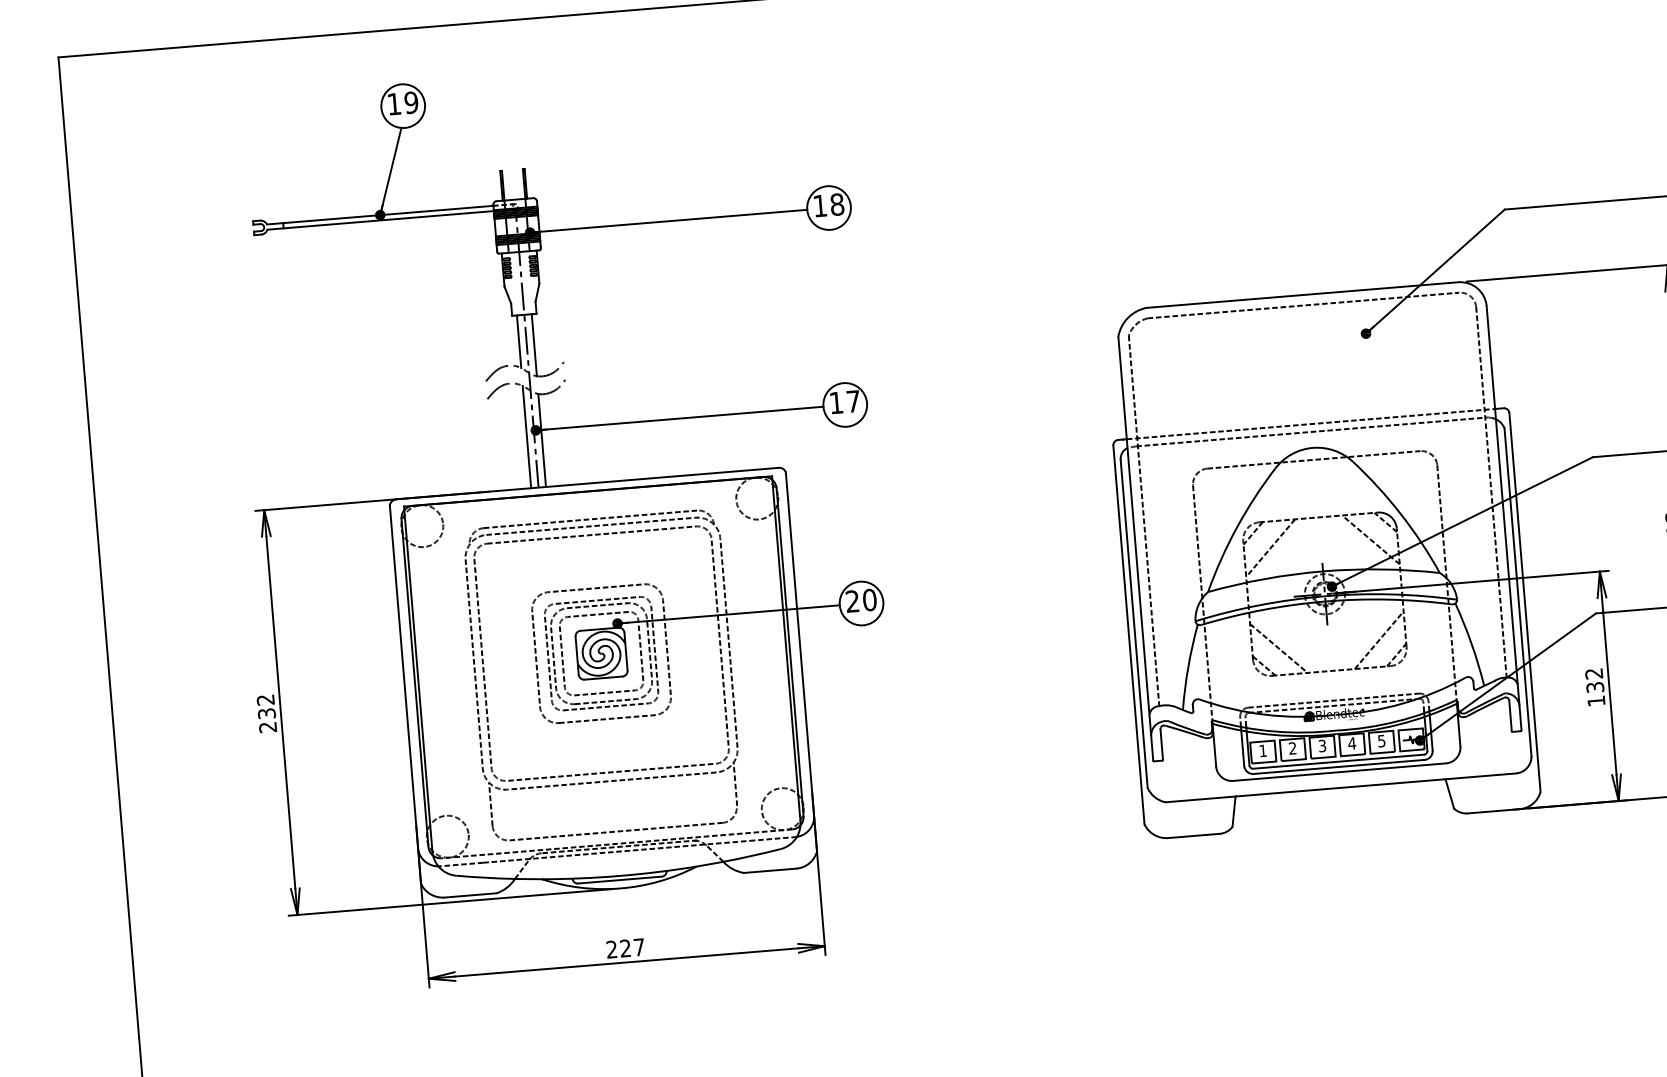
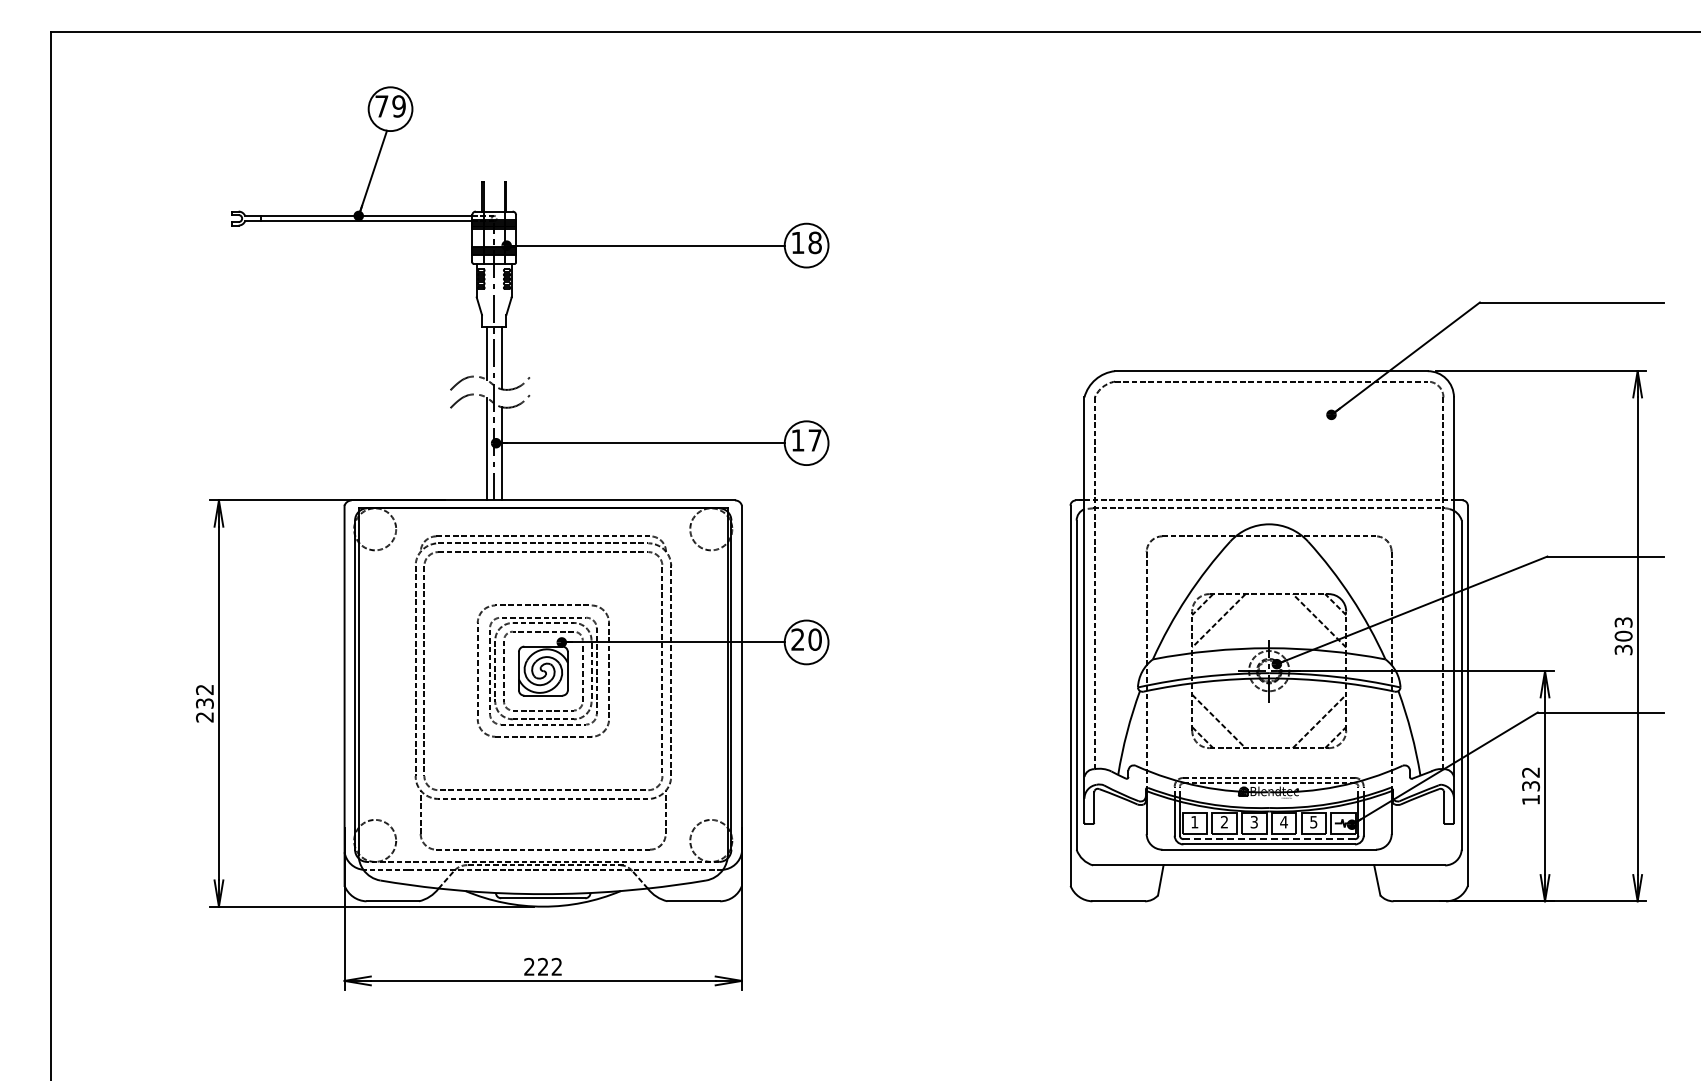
text: (393, 104) -> (381, 106), 19 -> 79
line: (1339, 761) -> (1269, 839), solid -> dashed
text: (638, 946) -> (556, 966), 227 -> 222

